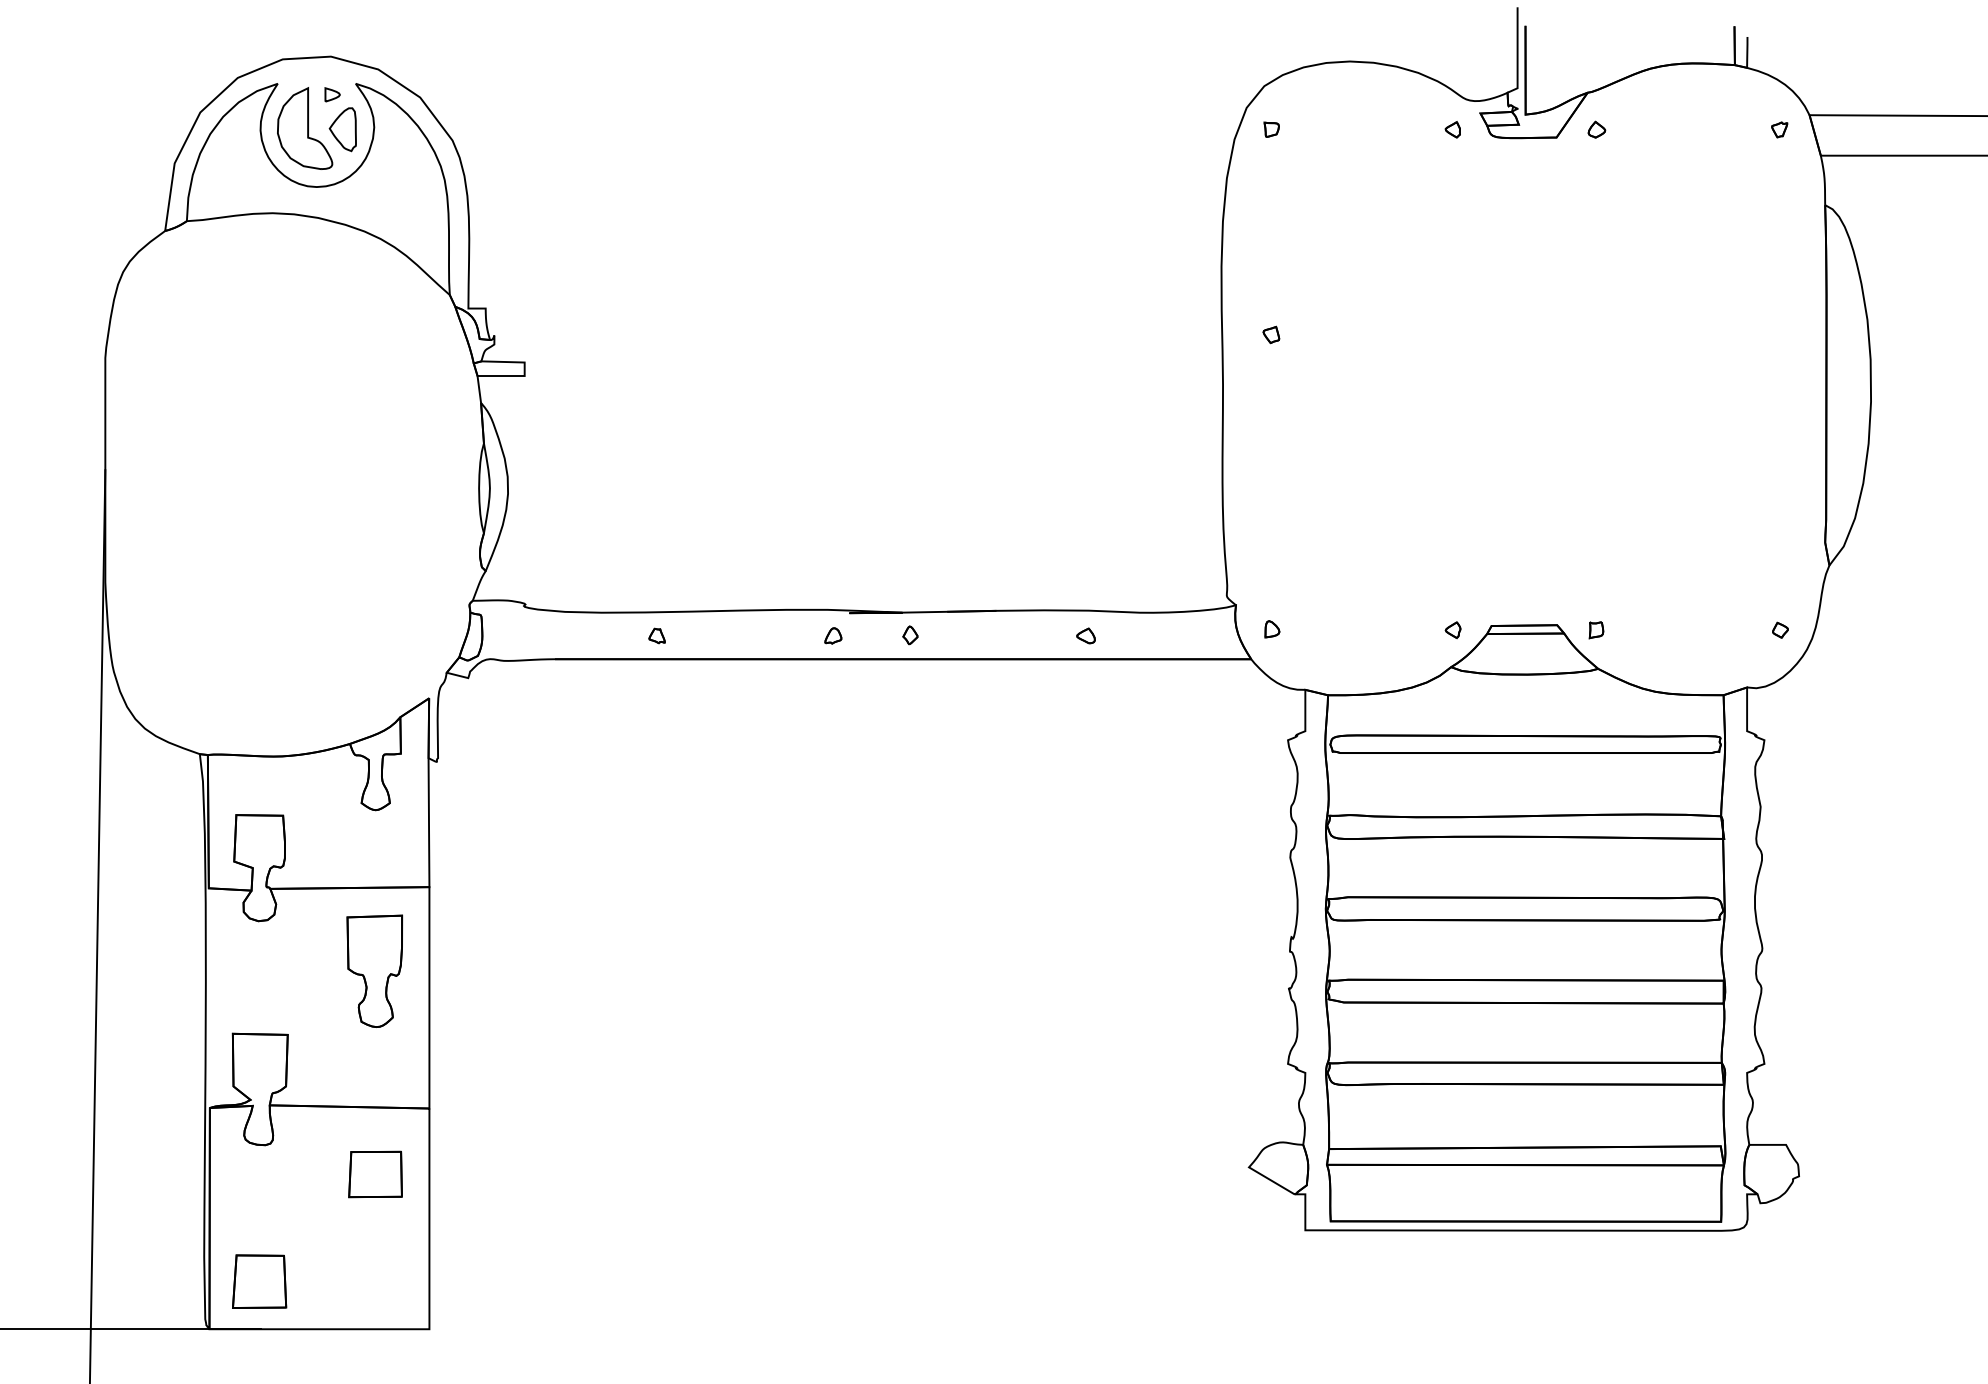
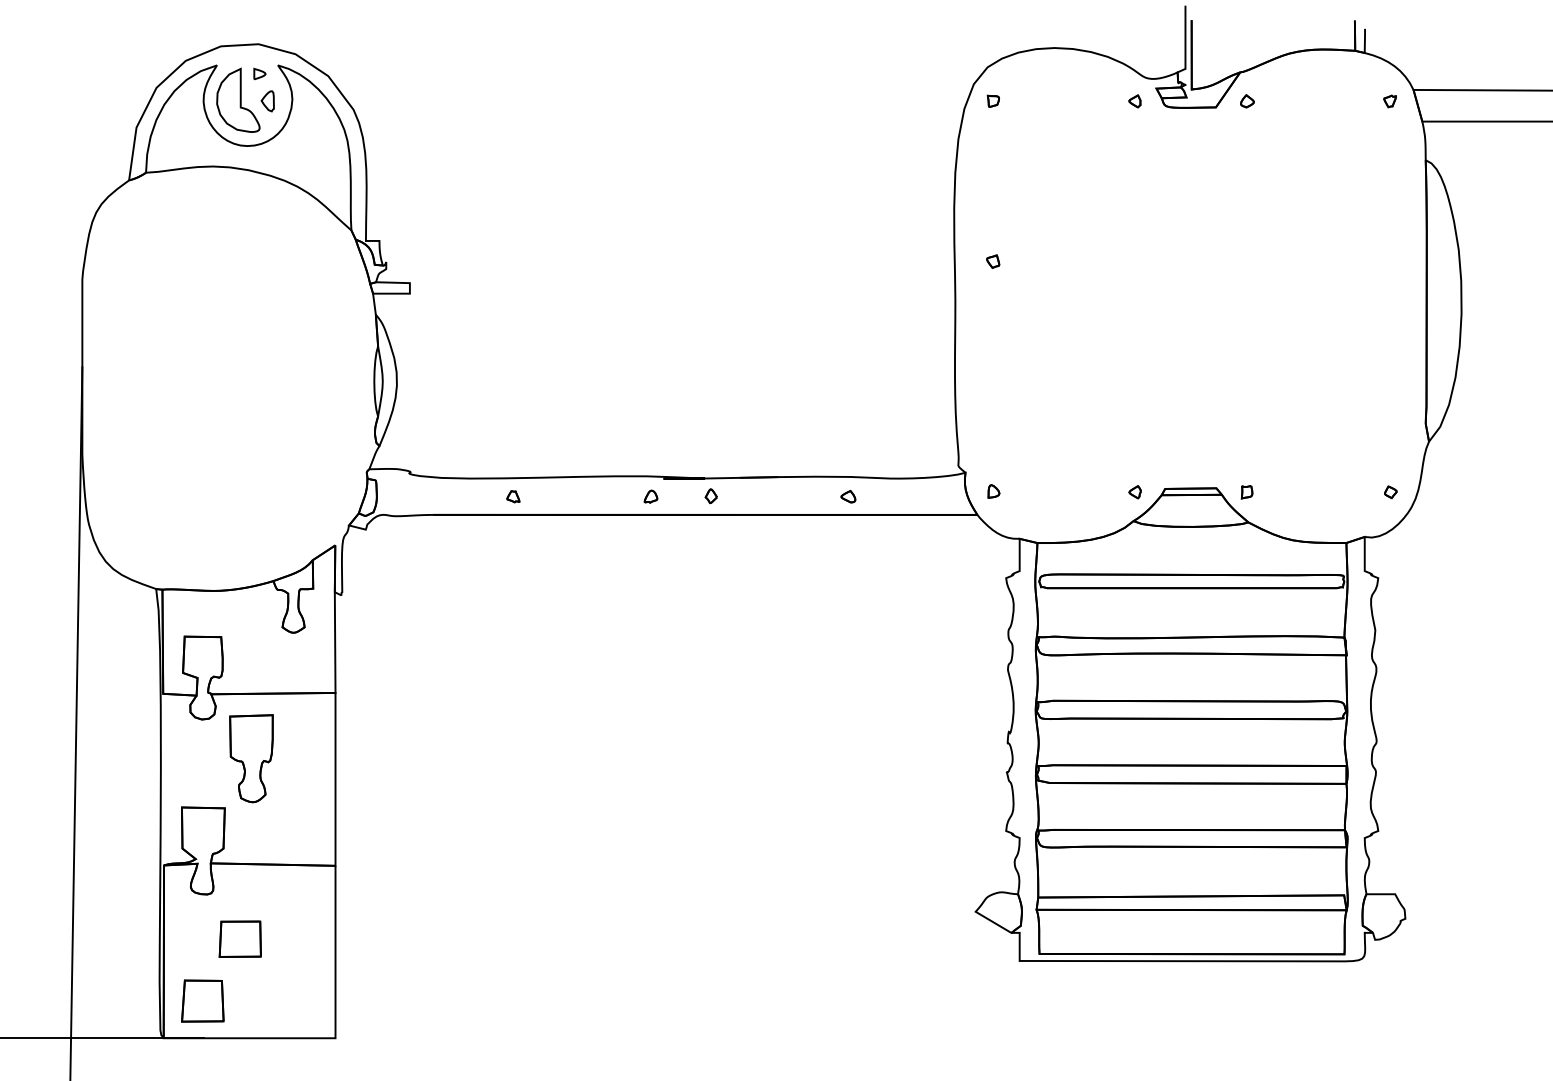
part: (342, 129) -> (267, 101), size x0.6
part: (374, 970) -> (251, 758), moved
part: (375, 1174) -> (240, 939), moved

